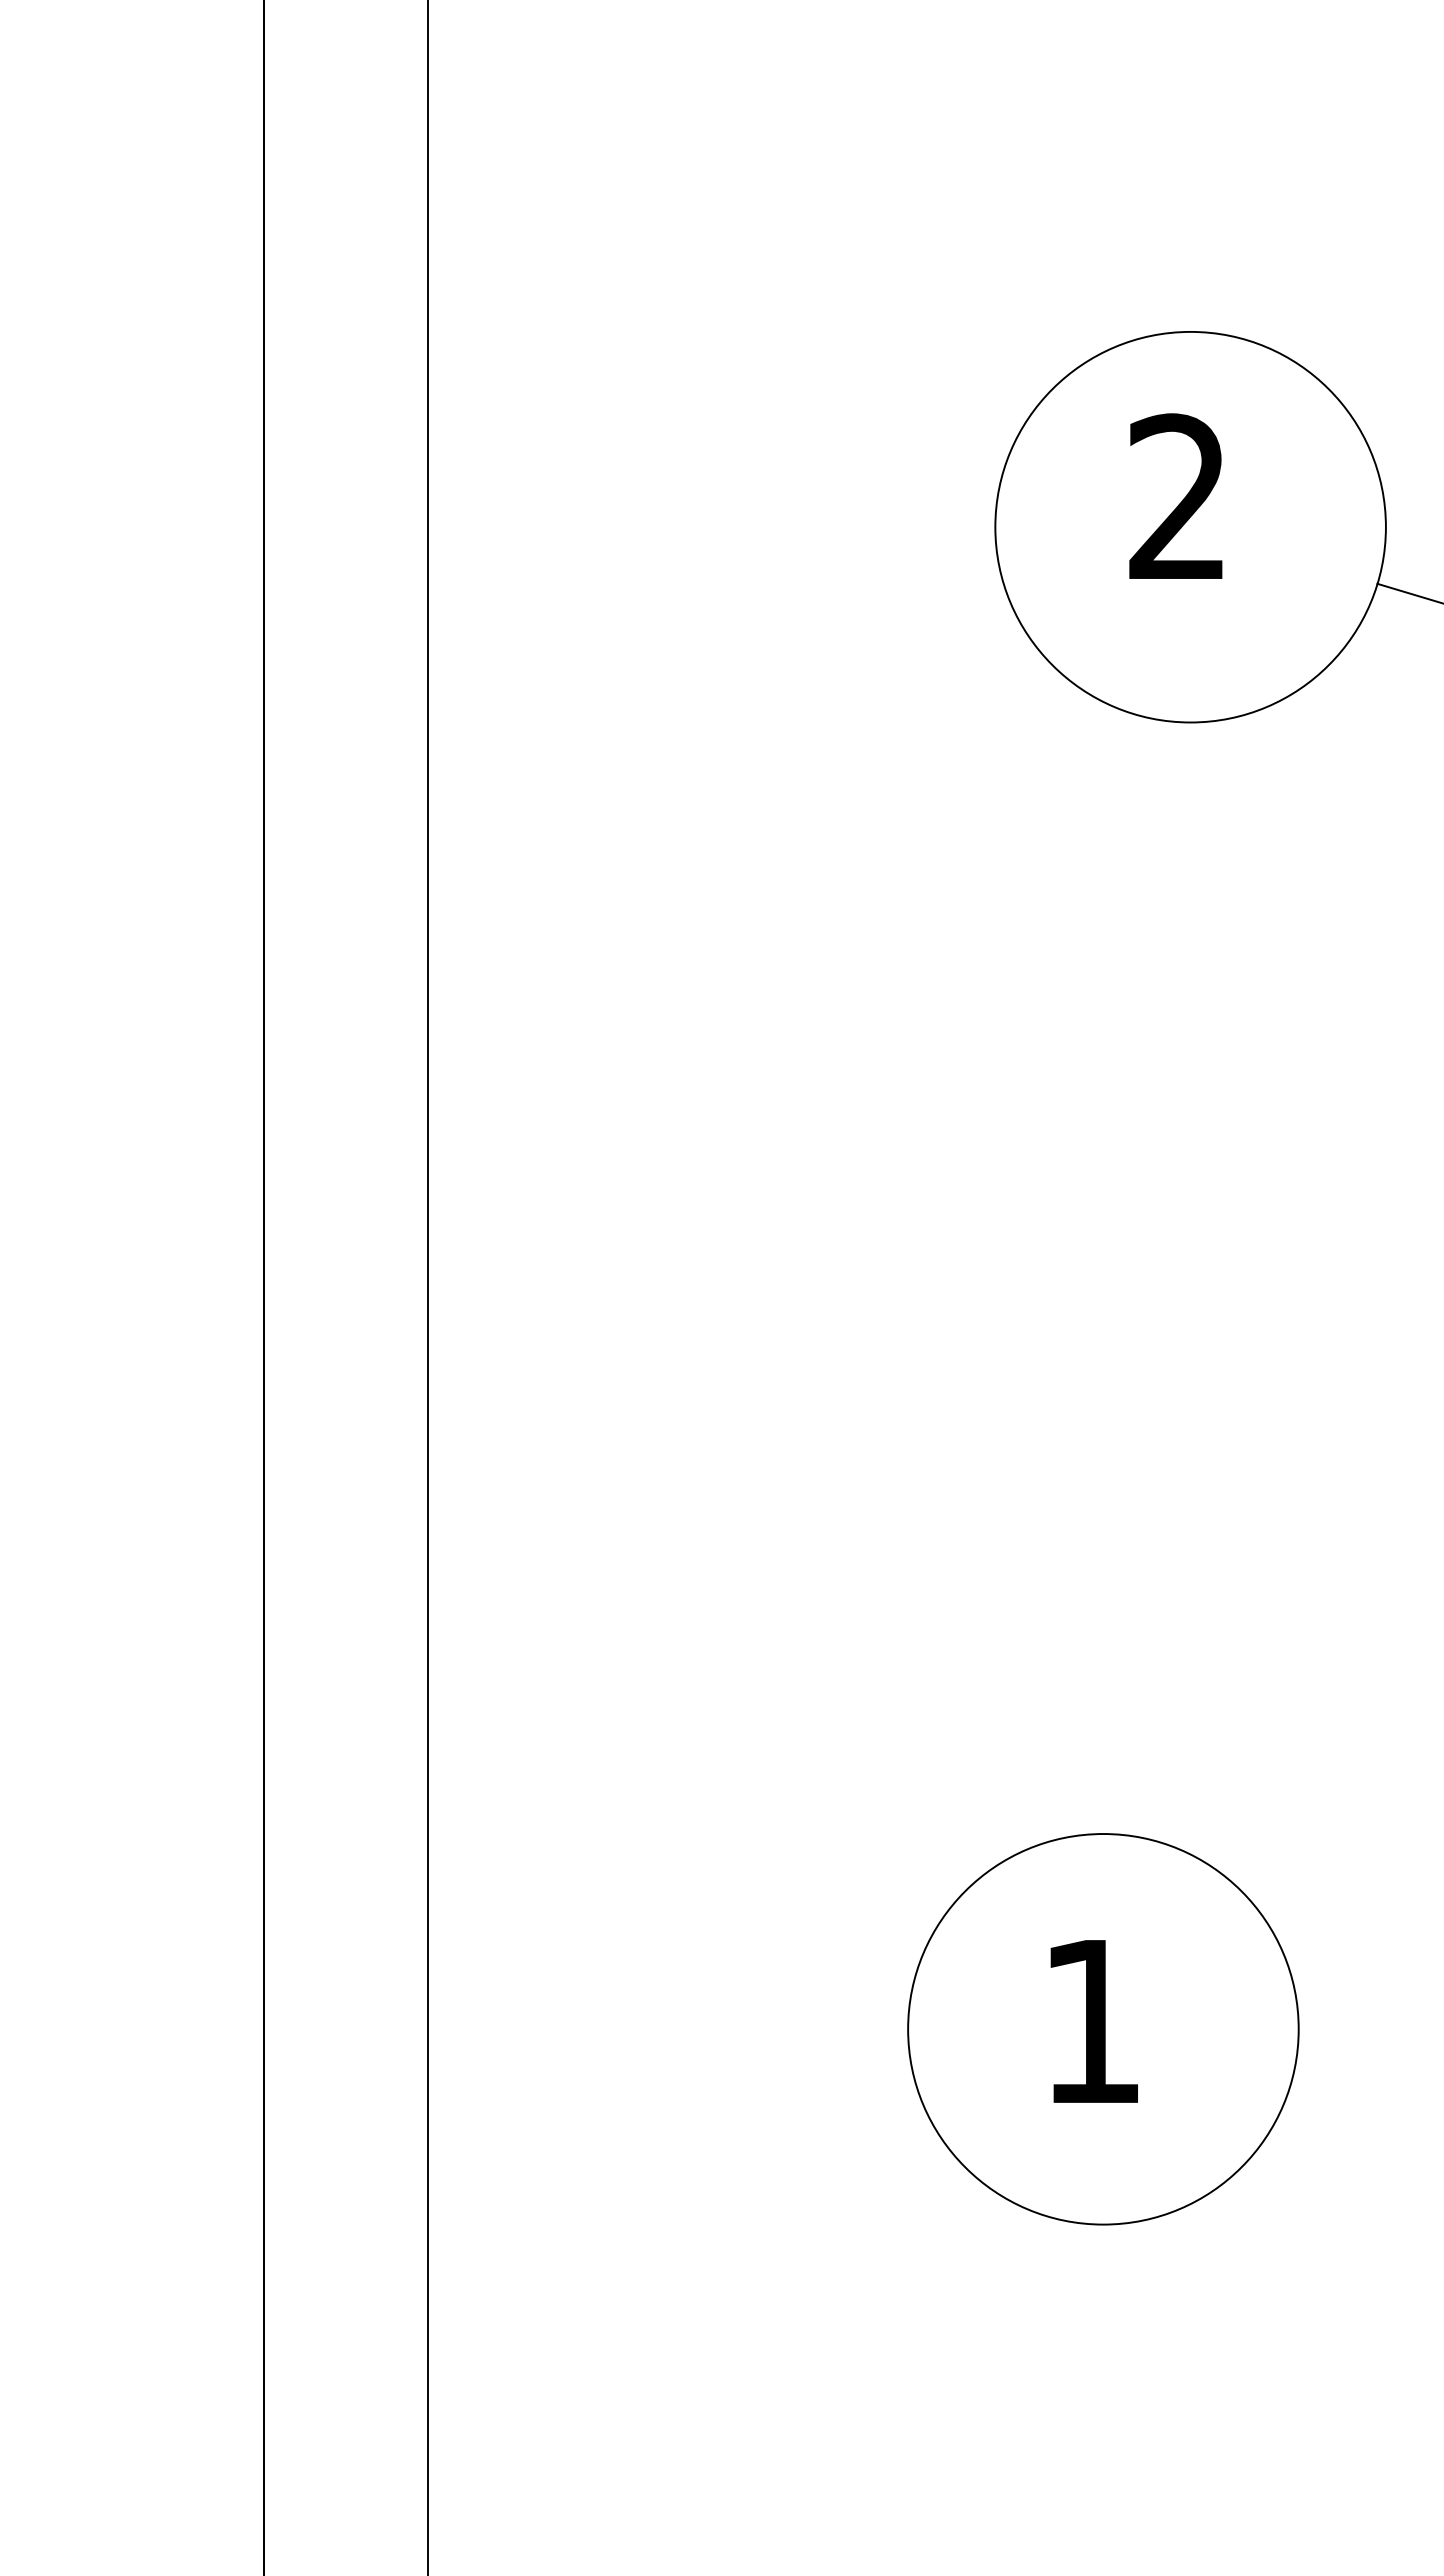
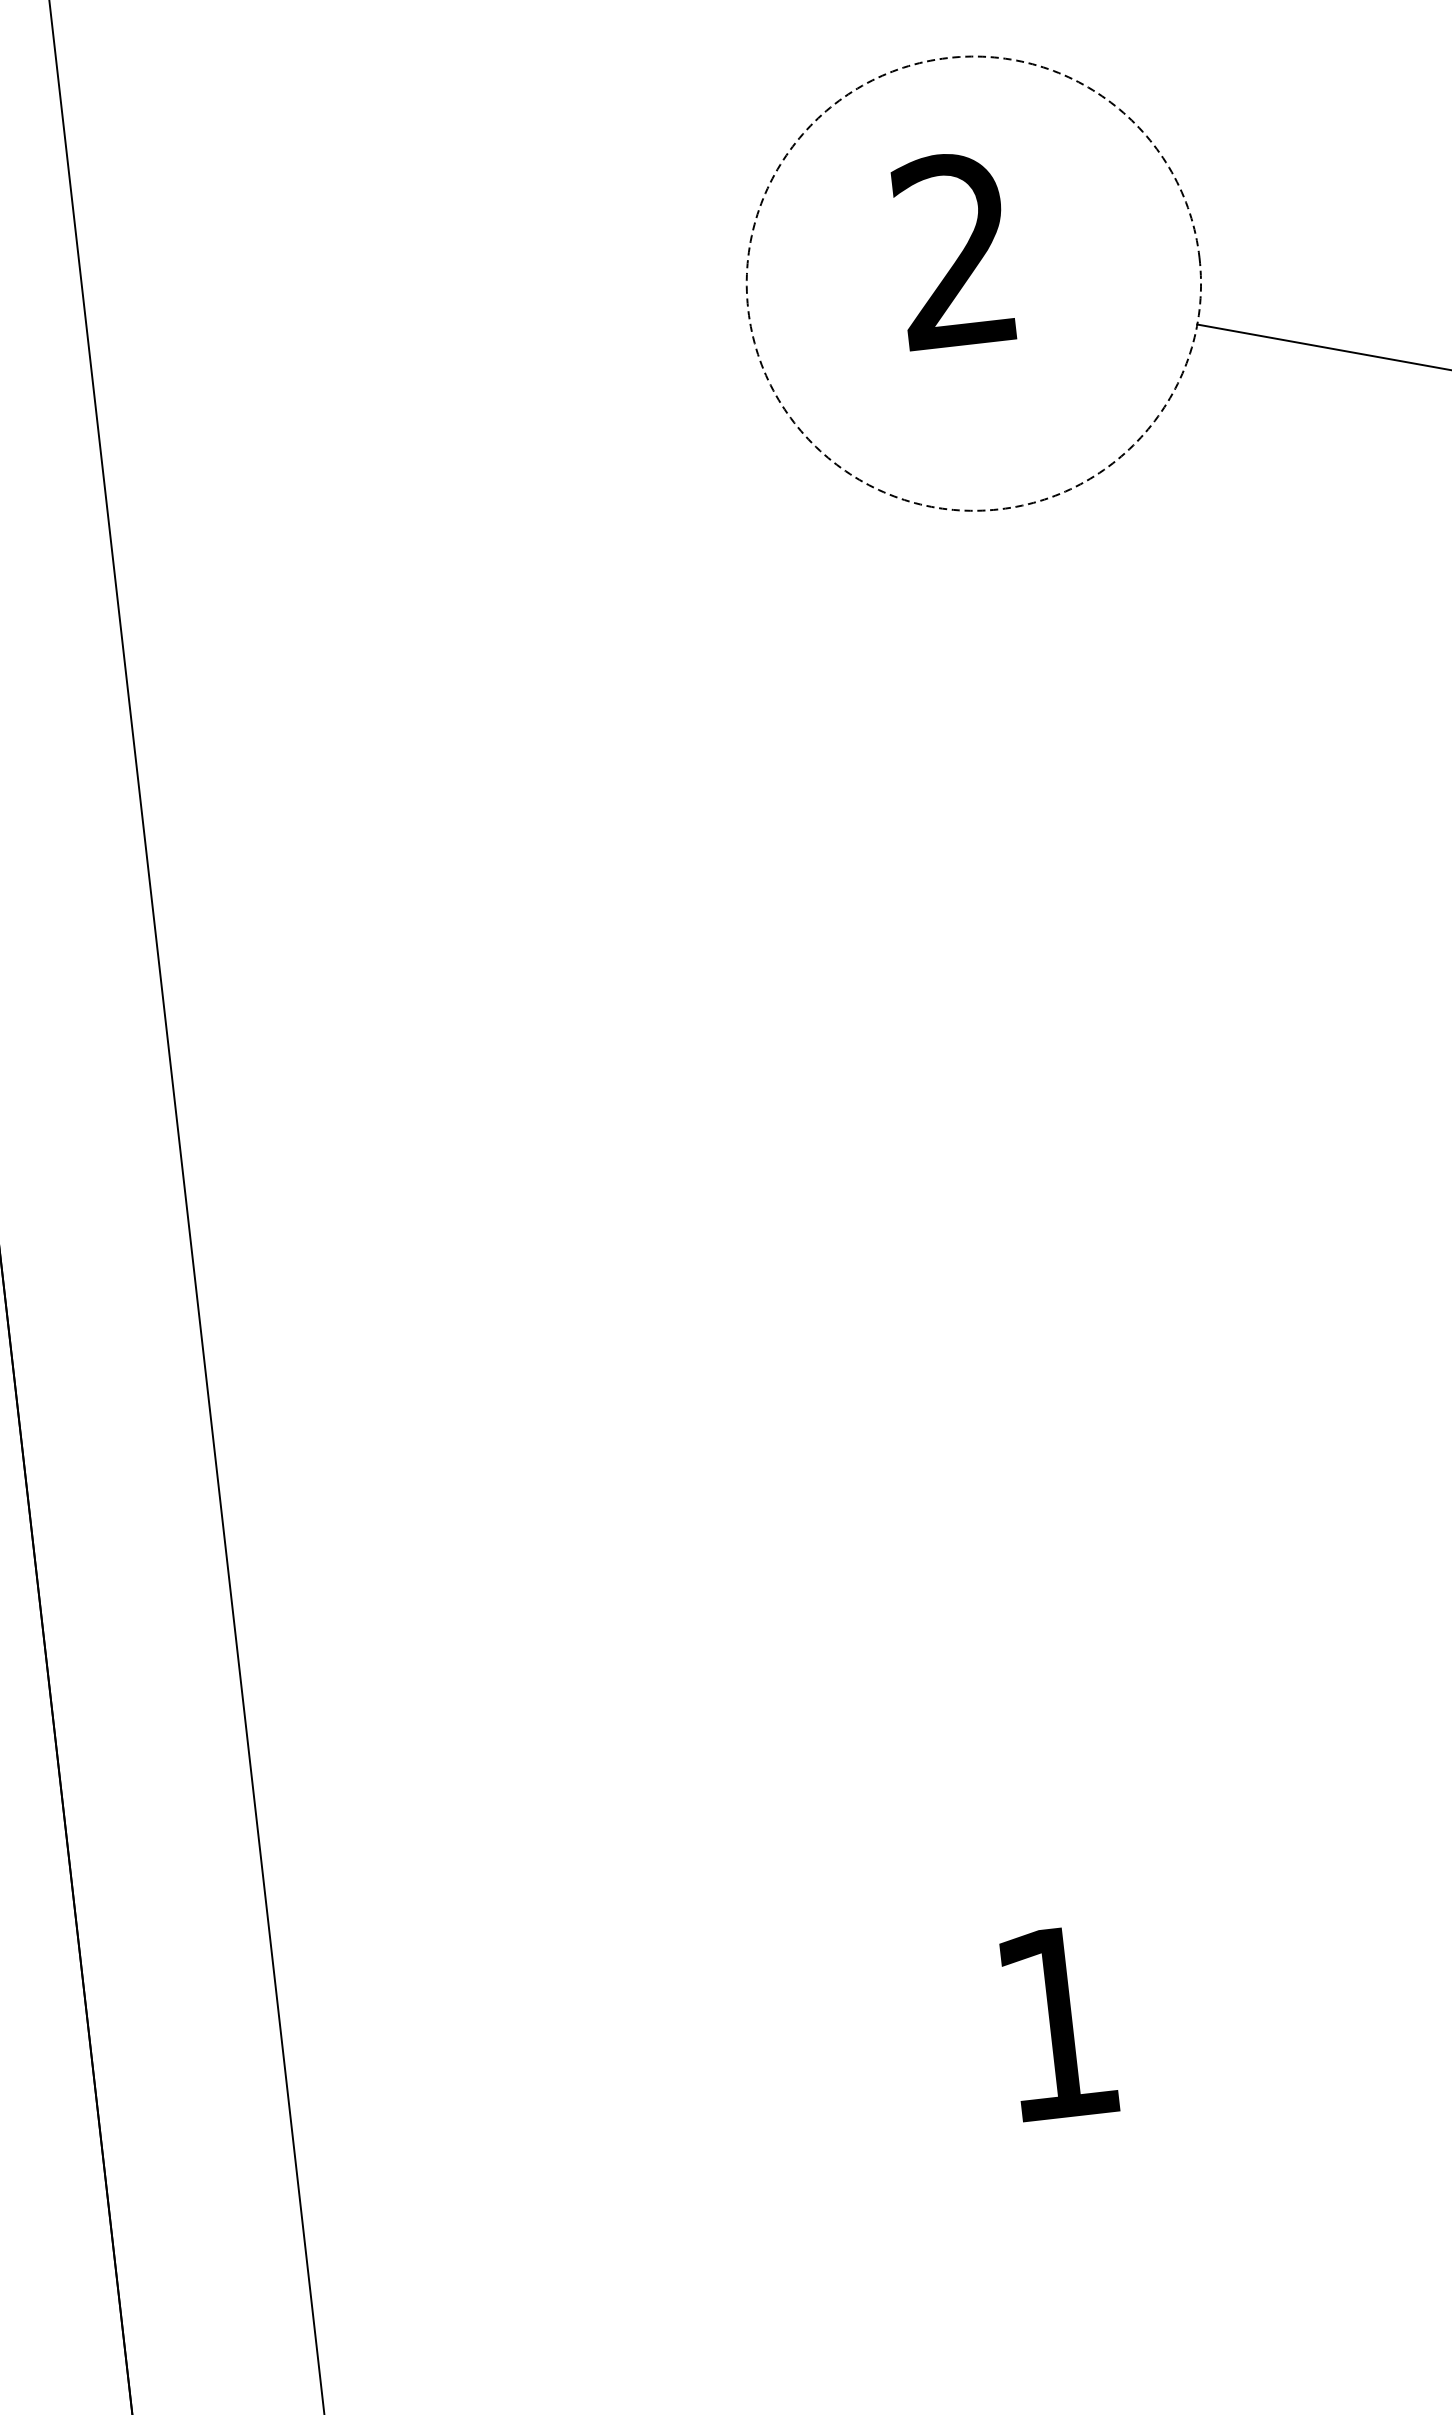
circle: (1190, 526) -> (973, 282), solid -> dashed
circle: (1103, 2029) -> (1070, 2031), removed

